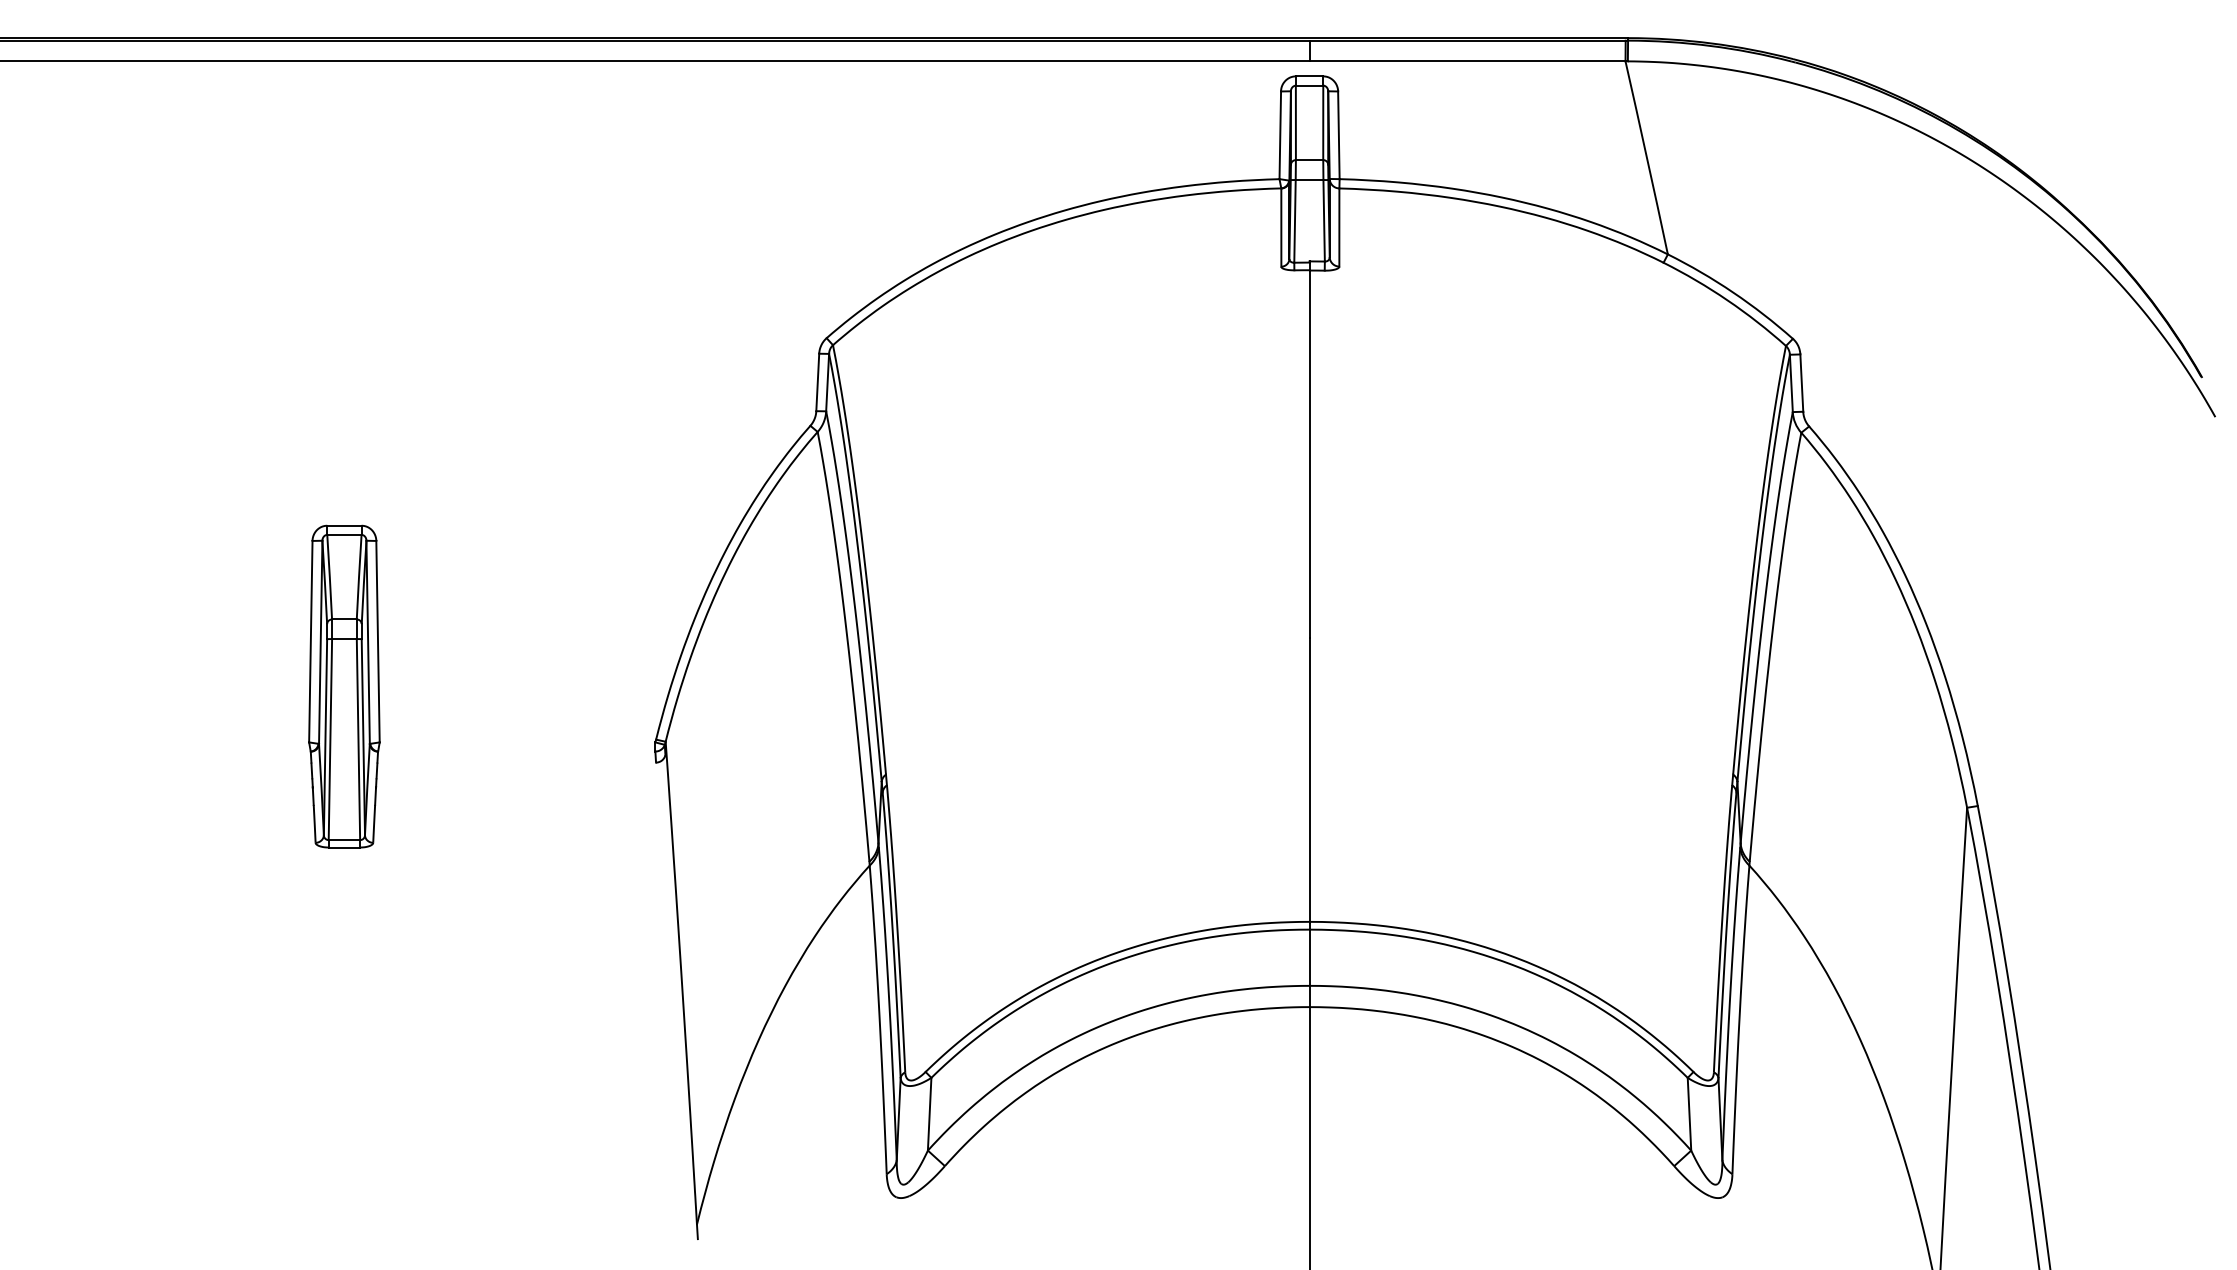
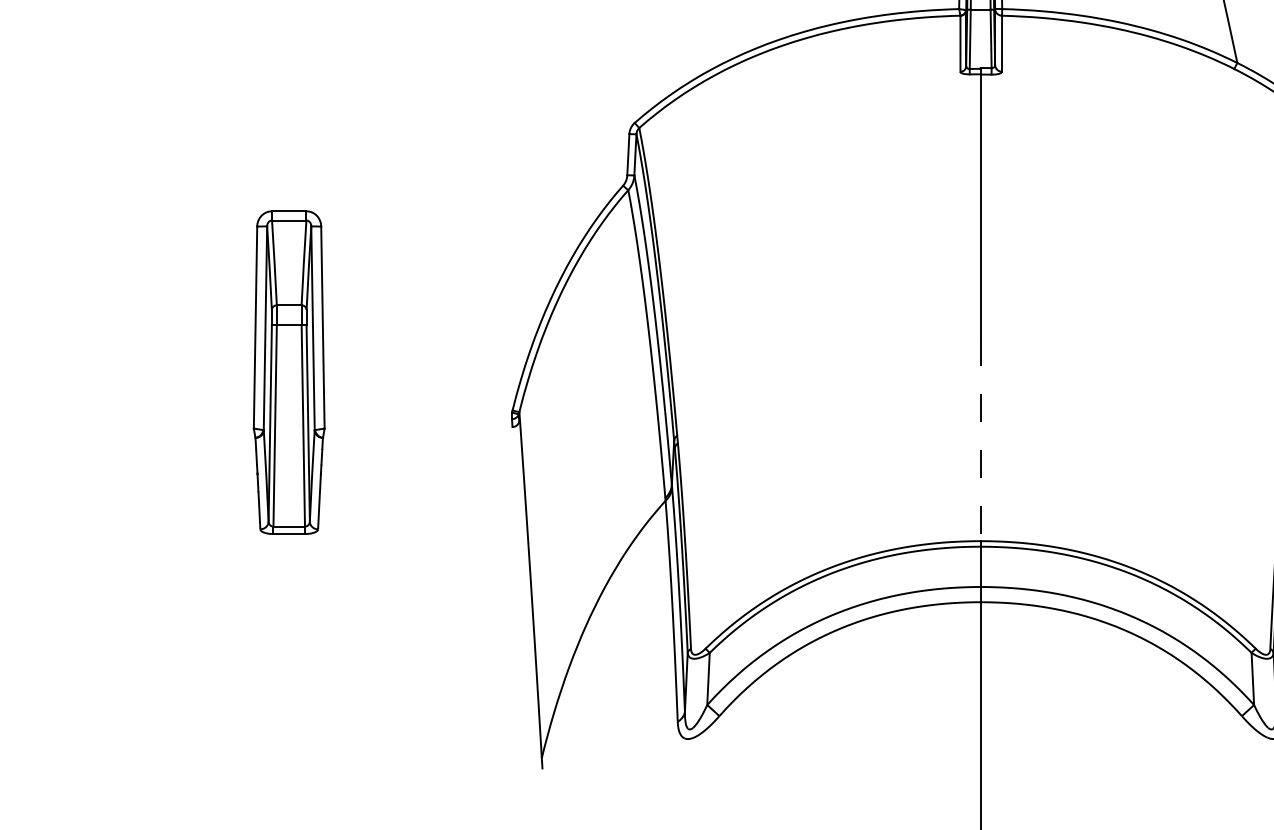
part: (344, 686) -> (289, 372), size x1.4
line: (1309, 780) -> (980, 439), solid -> dashed

